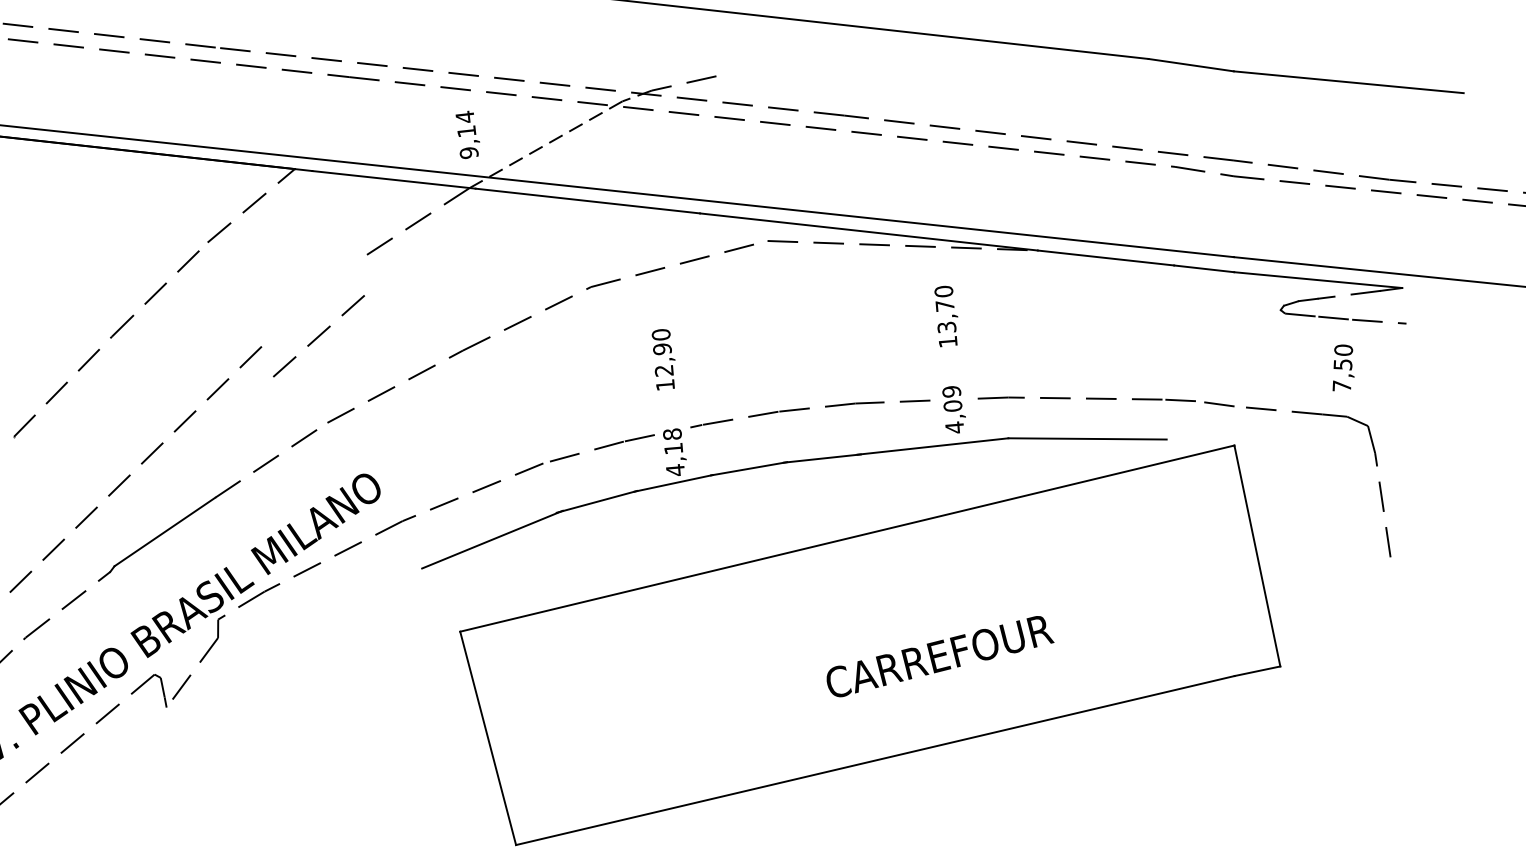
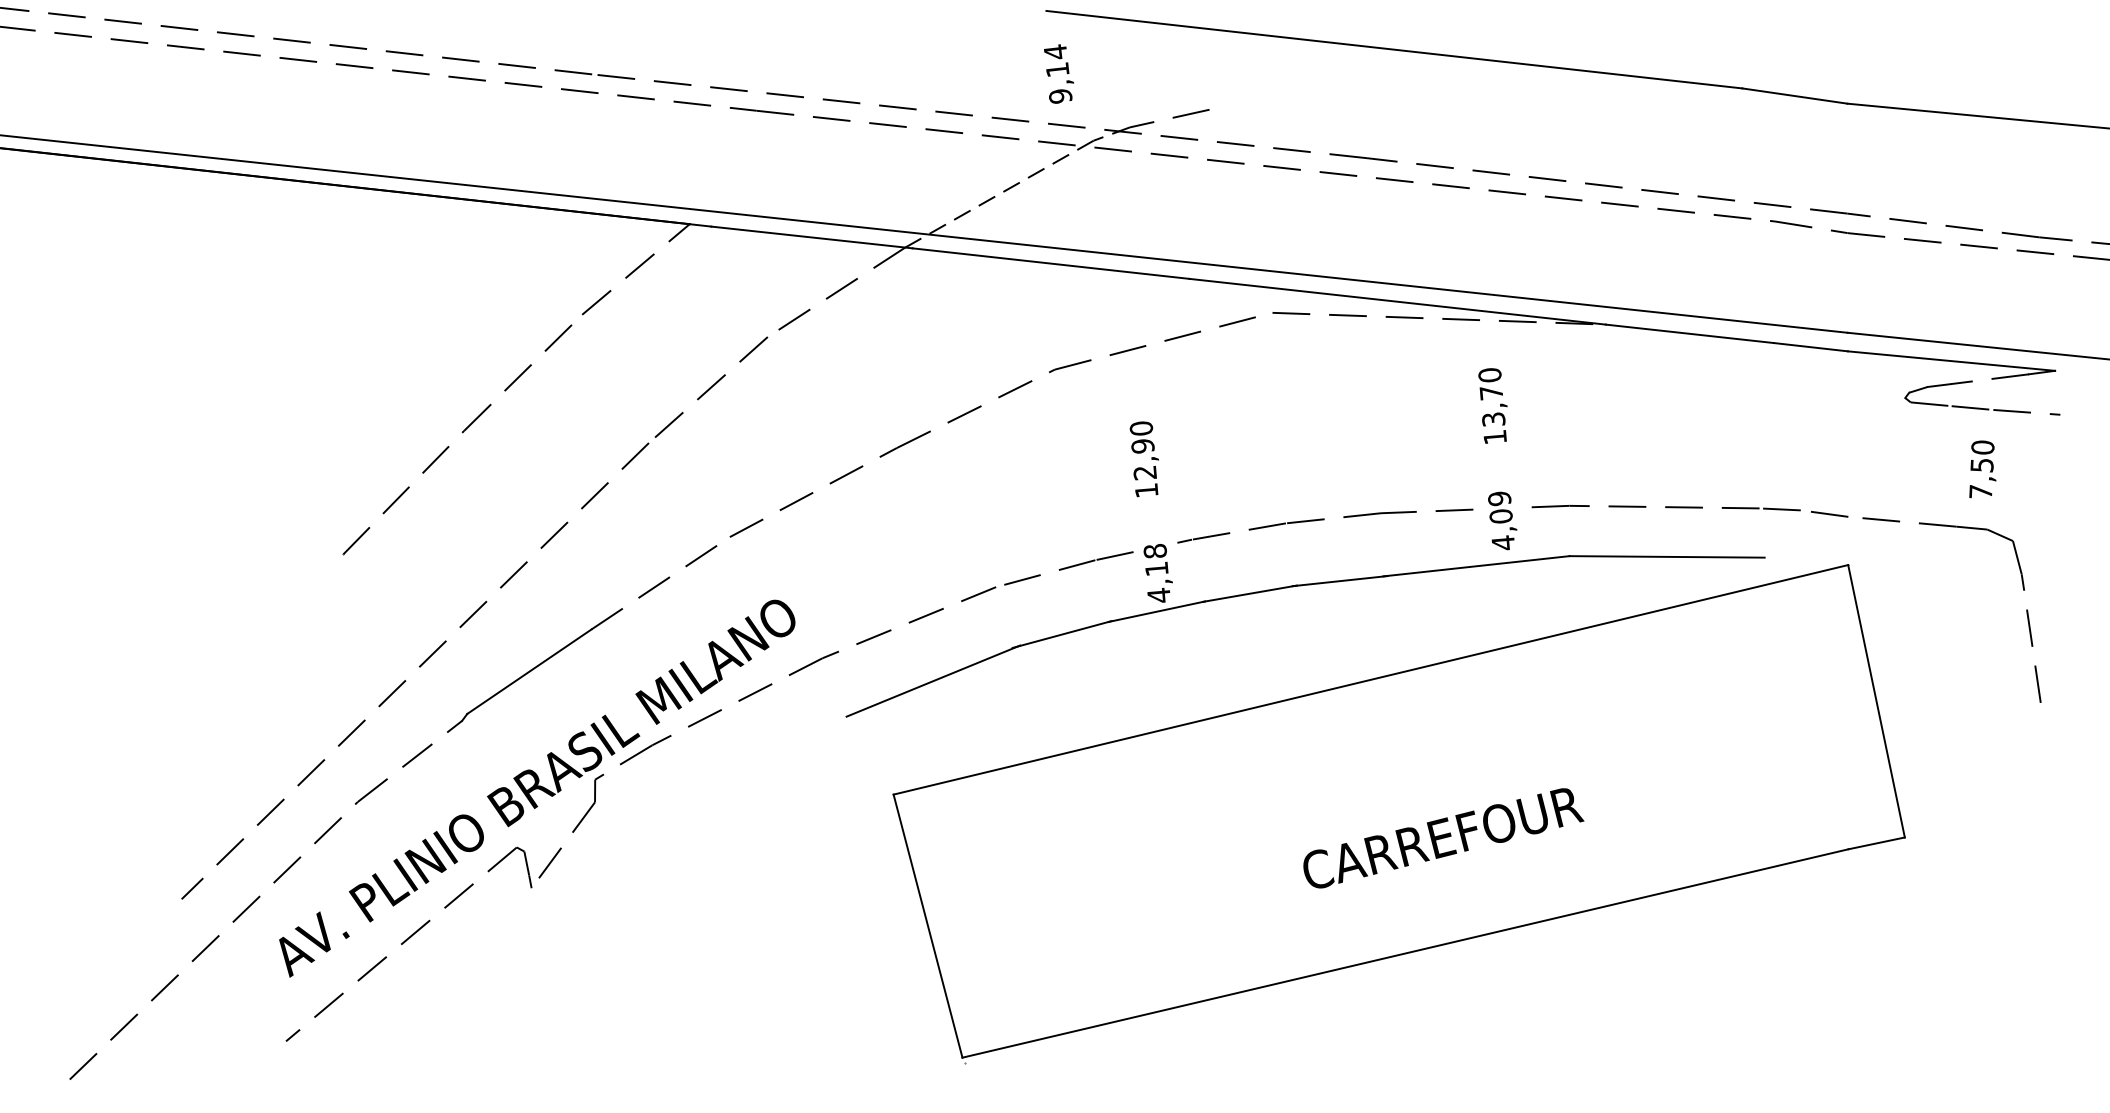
text: (468, 134) -> (1059, 73), moved
line: (319, 335) -> (711, 386), moved
text: (940, 656) -> (1443, 838), moved

